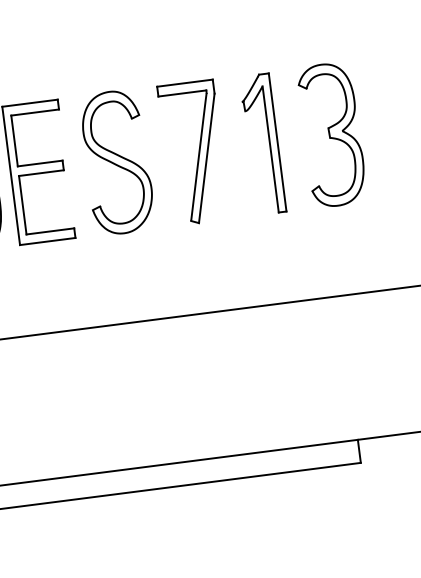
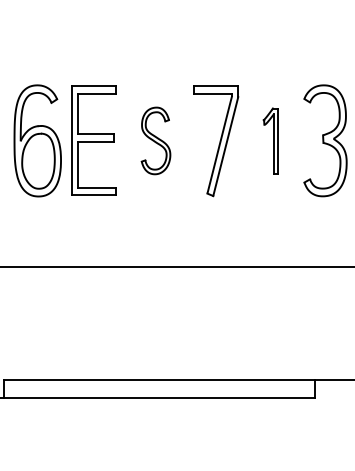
part: (262, 143) -> (270, 140), size x0.6
part: (116, 162) -> (155, 140), size x0.6

